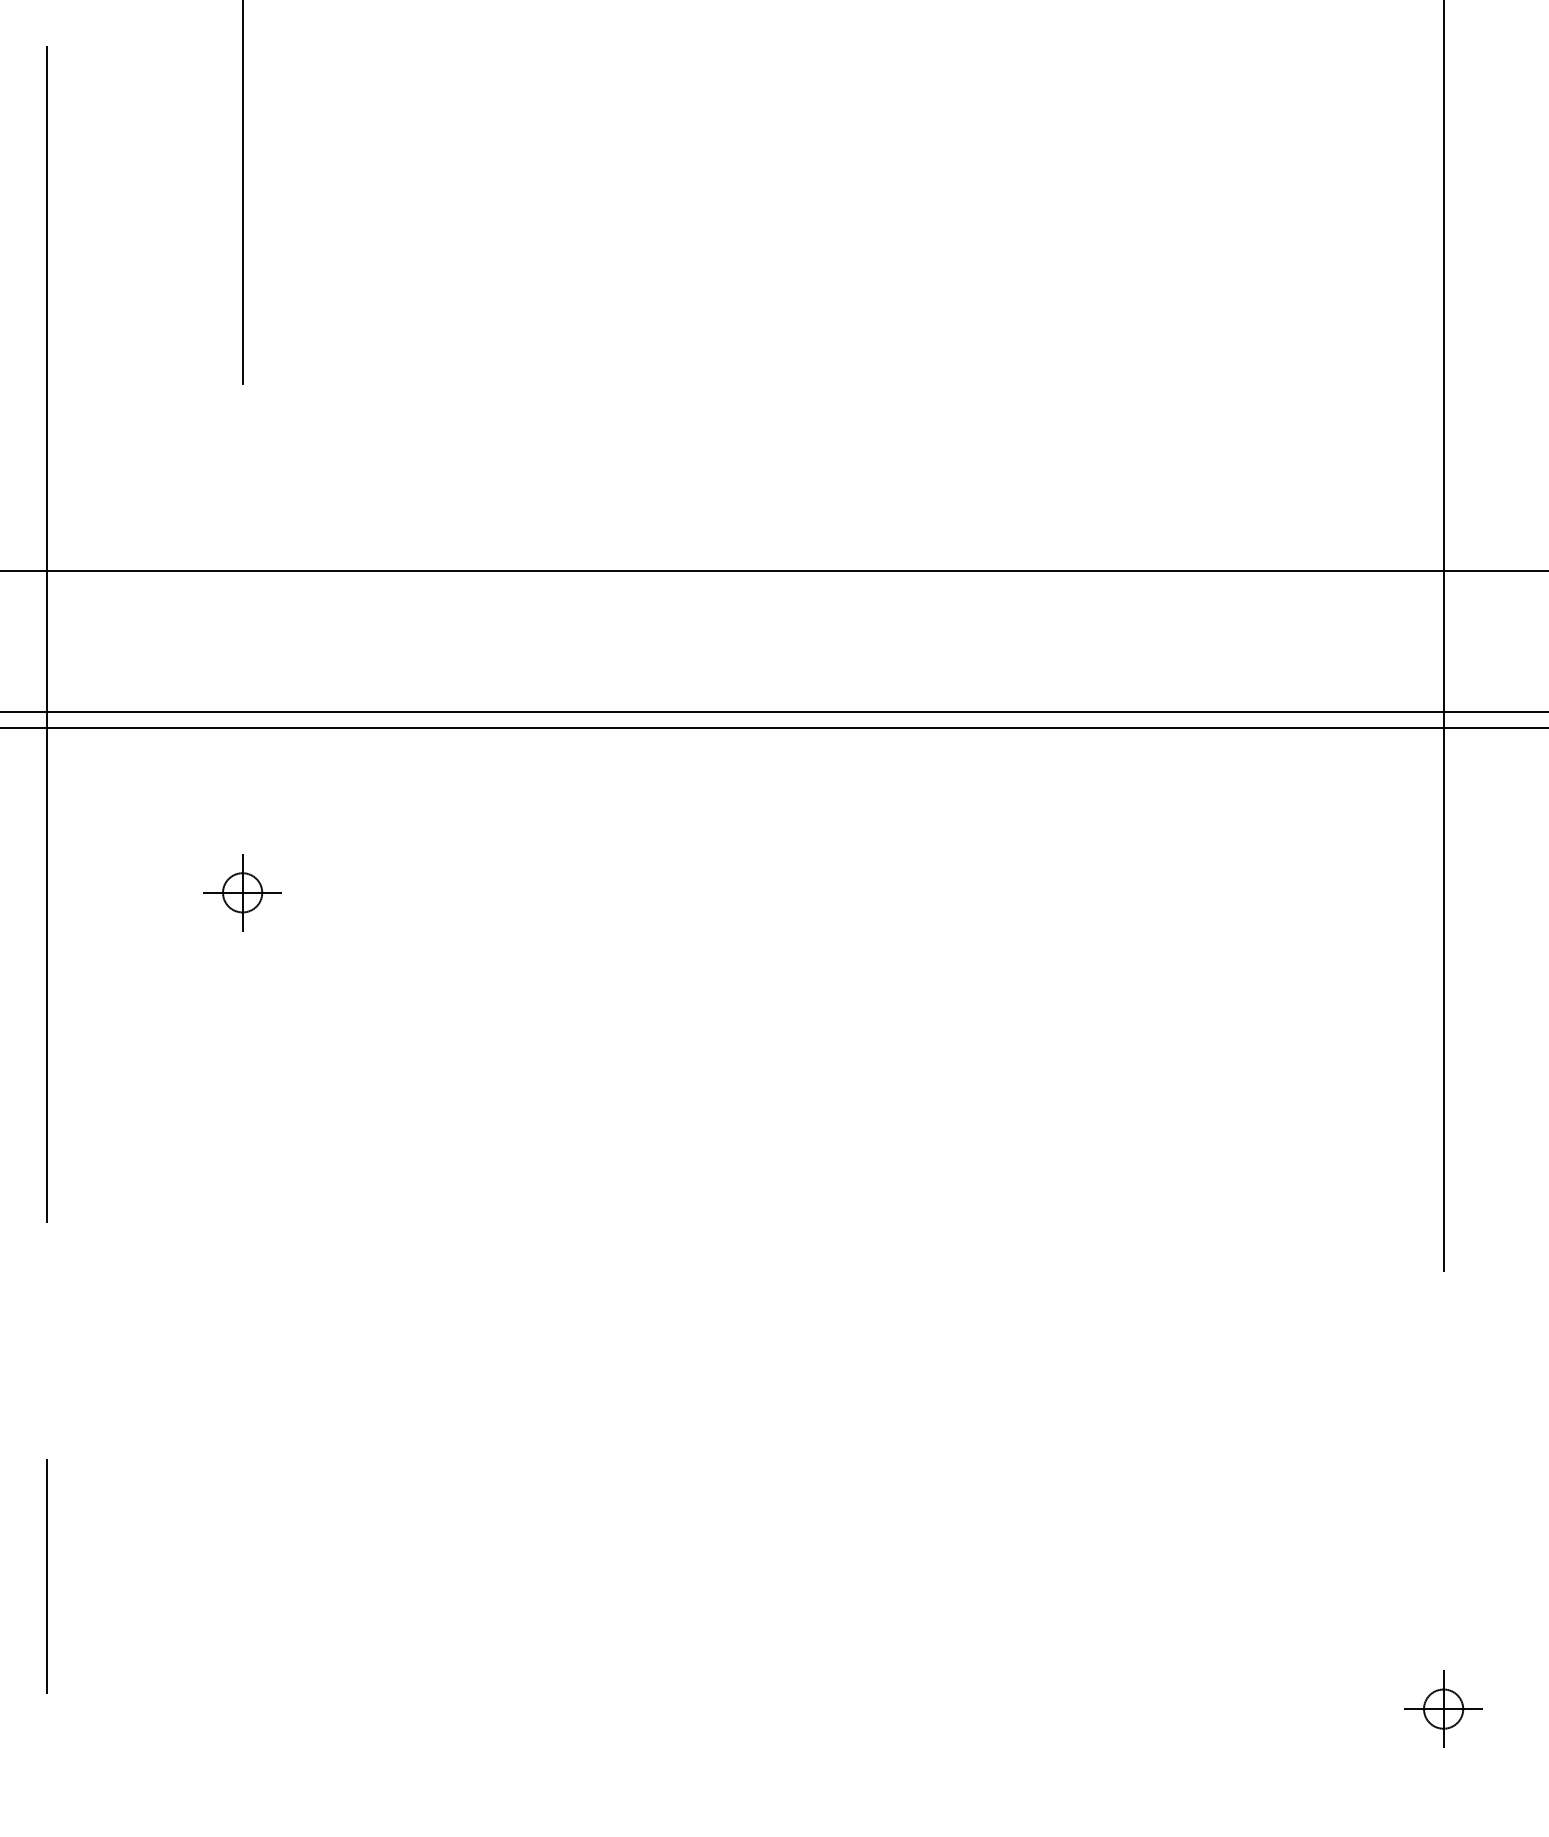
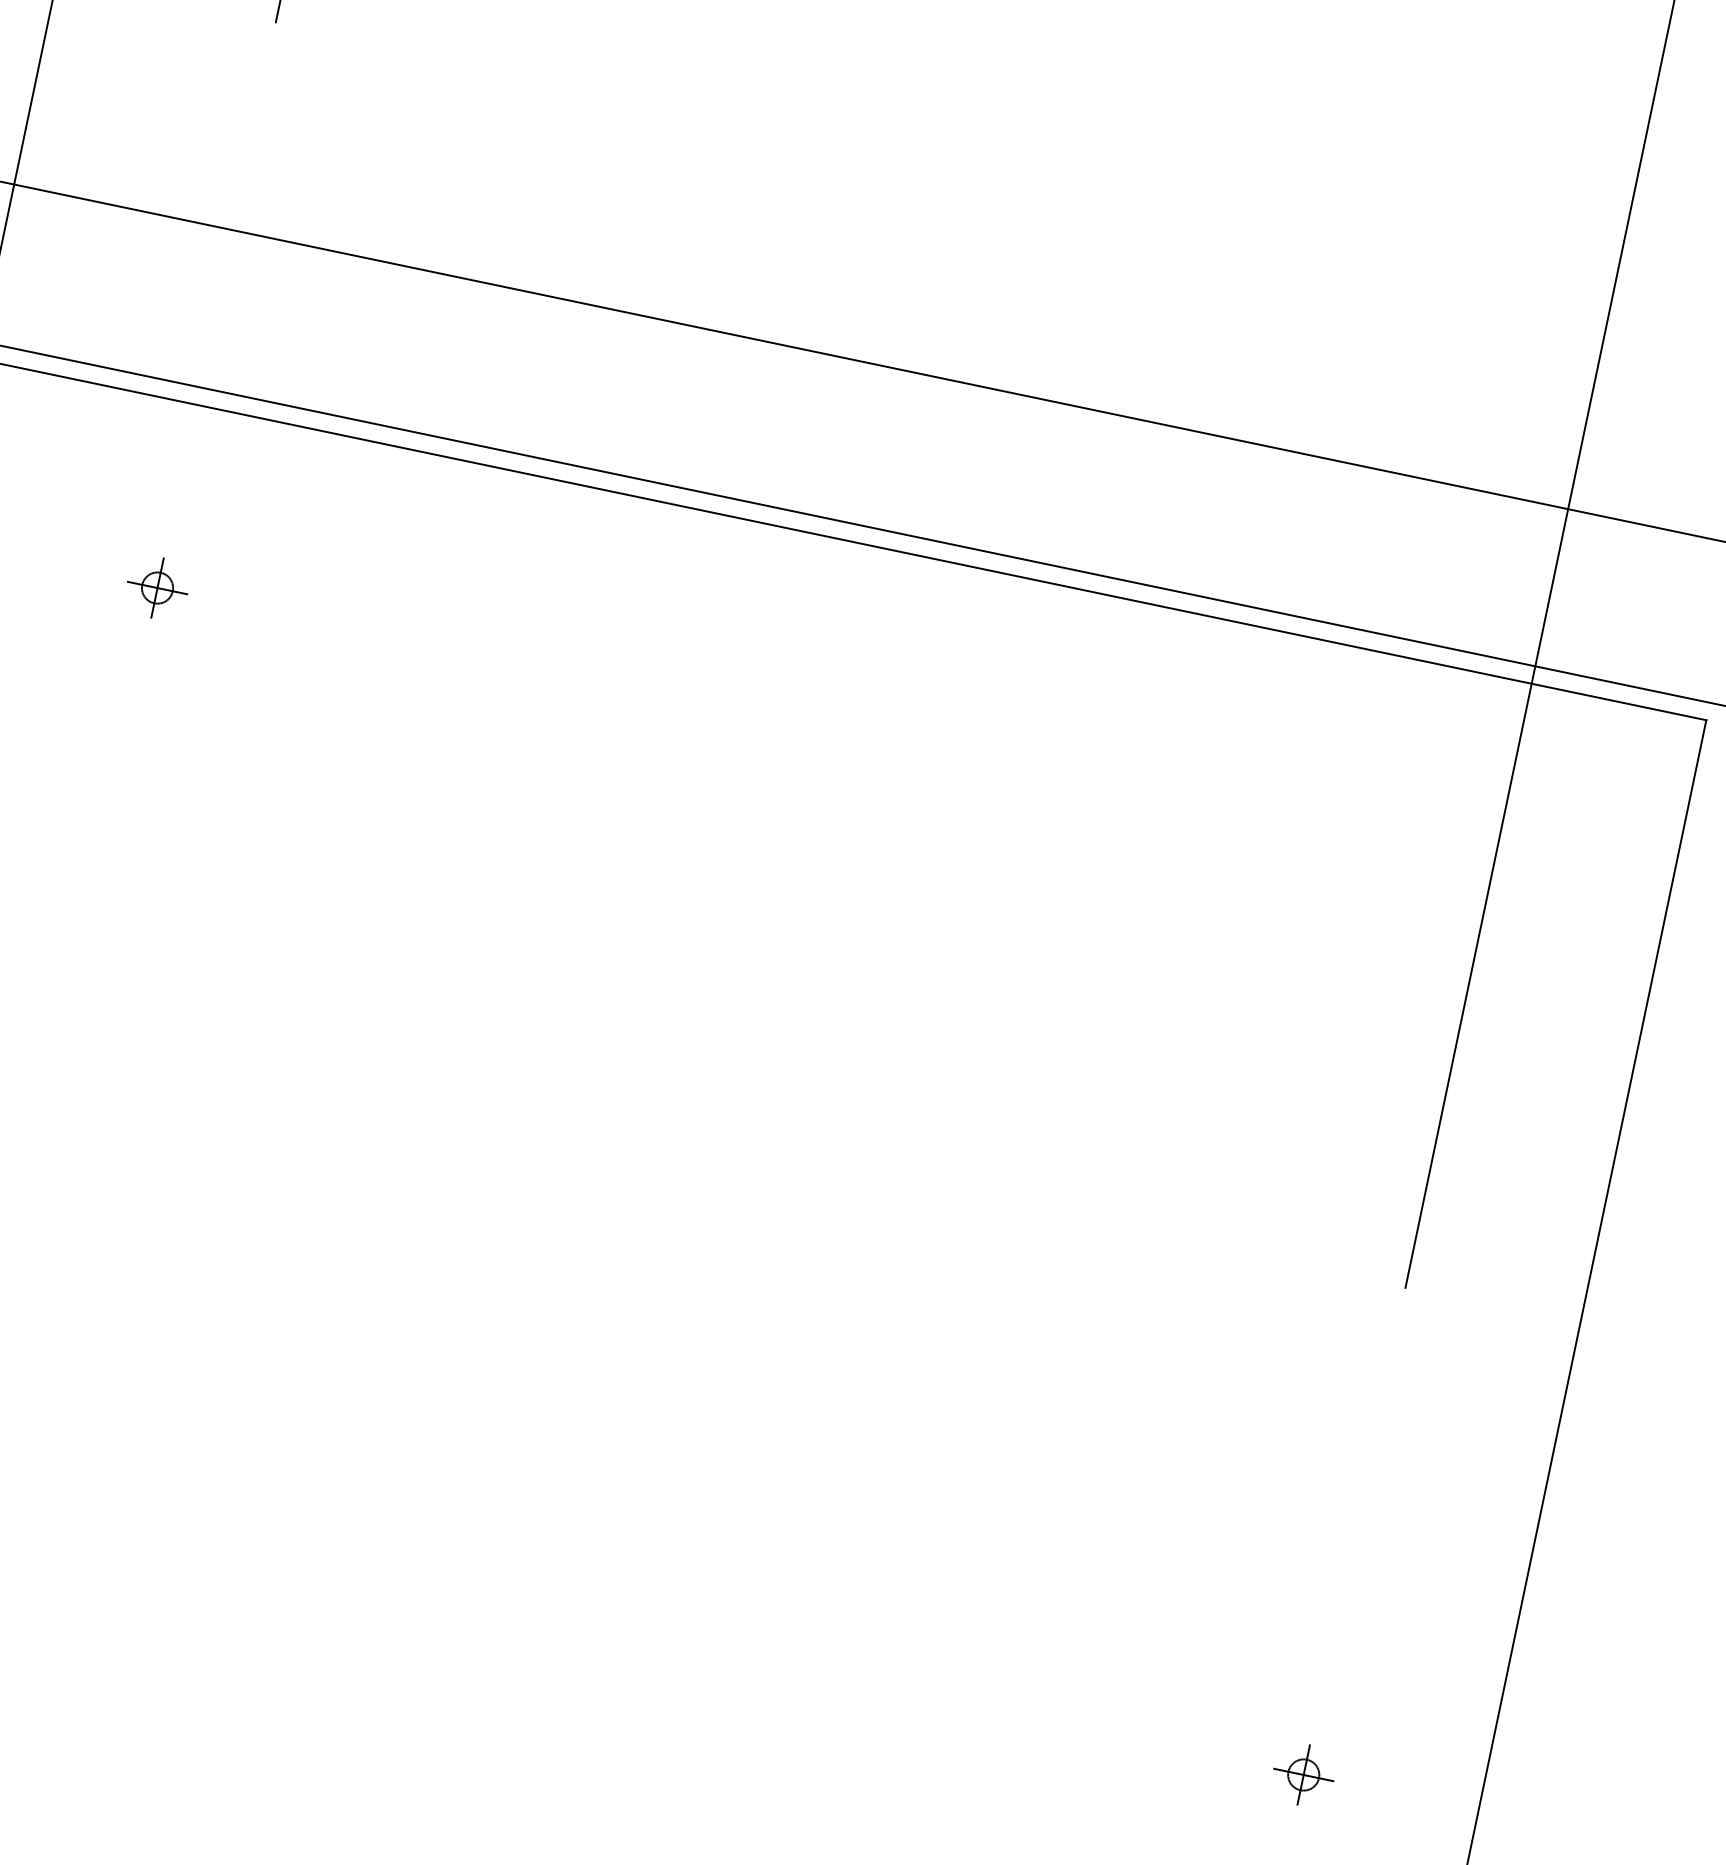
part: (242, 892) -> (157, 587), size x0.7
part: (1443, 1708) -> (1303, 1774), size x0.7

